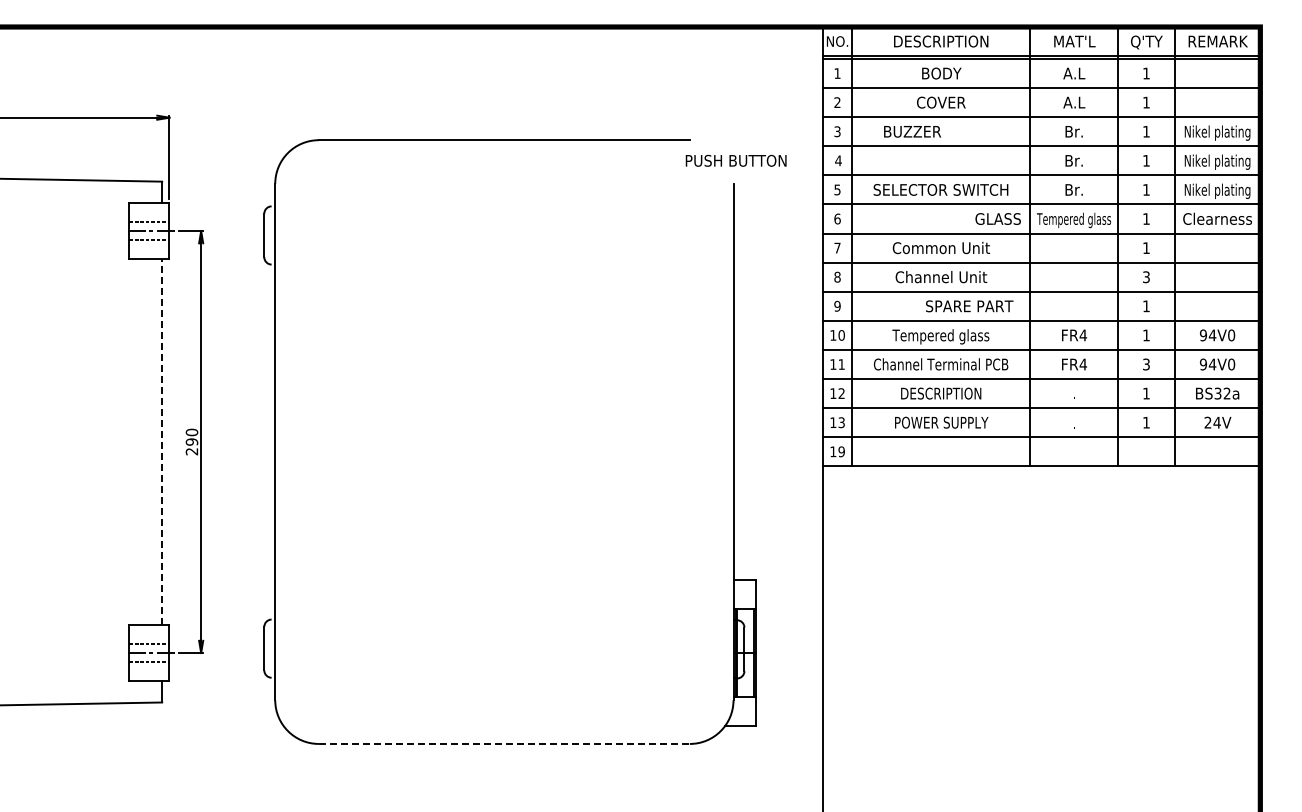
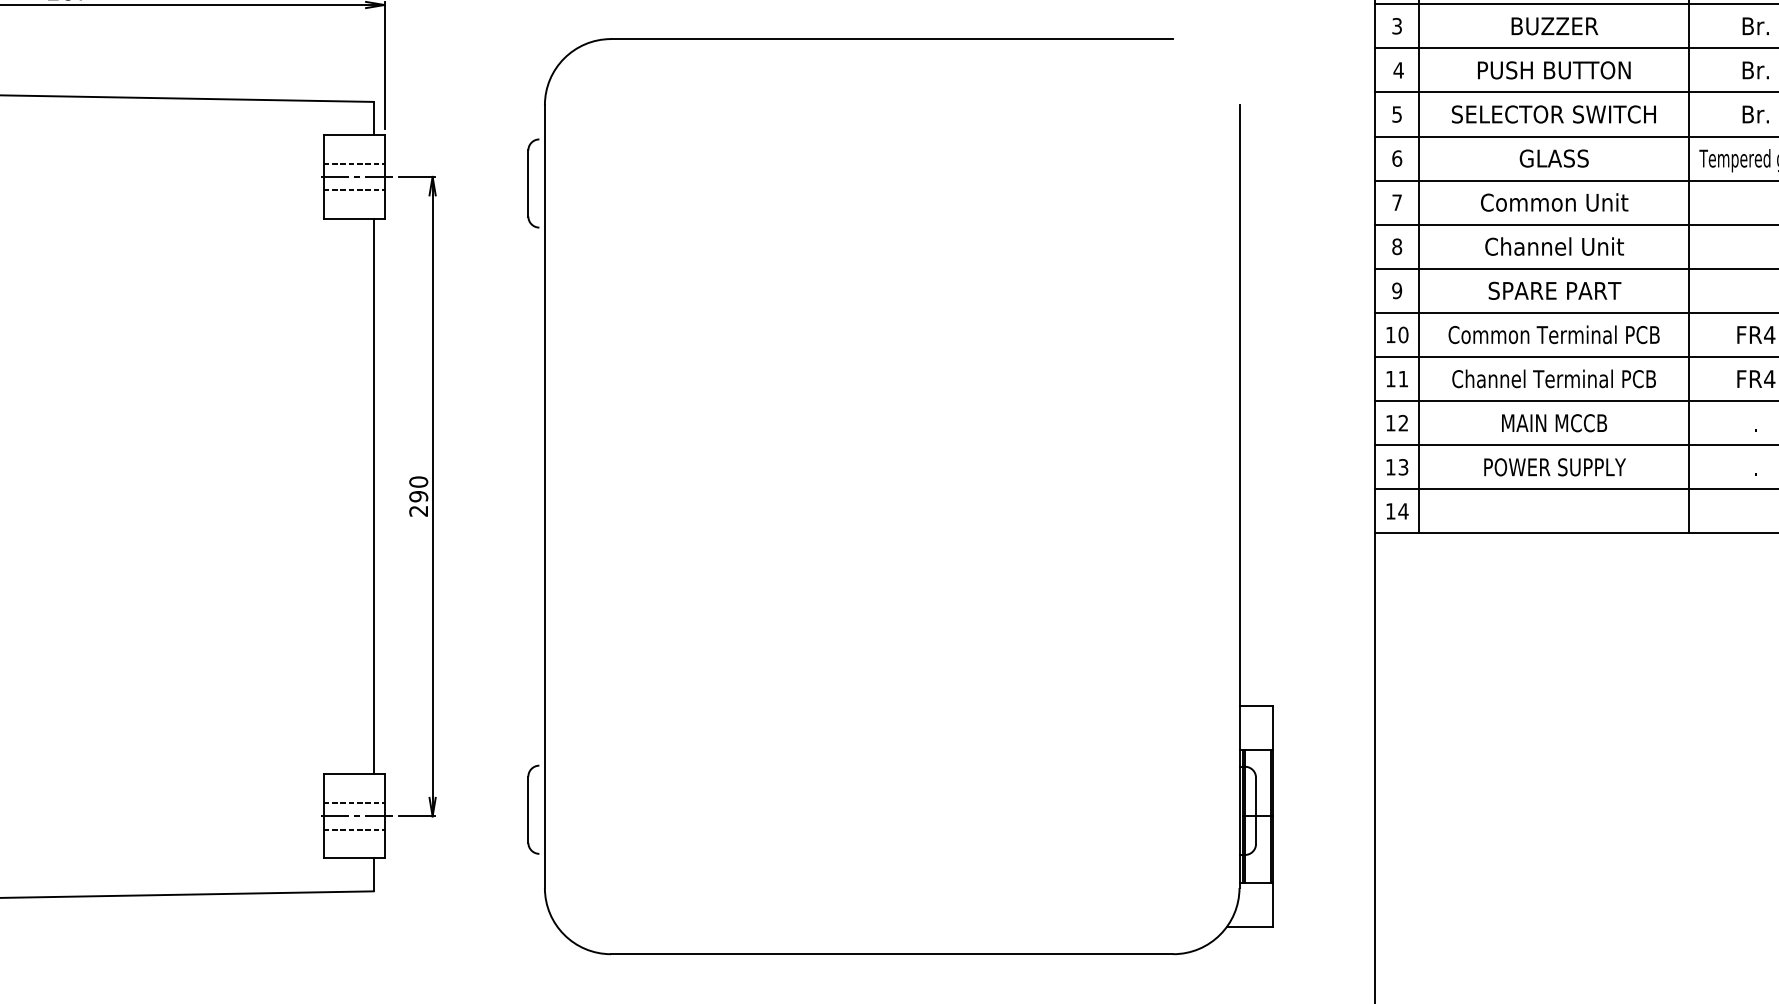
text: (912, 131) -> (1554, 25), moved
text: (735, 160) -> (1553, 69), moved
text: (997, 218) -> (1553, 157), moved
text: (969, 306) -> (1554, 291), moved
text: (940, 336) -> (1553, 336), Tempered glass -> Common Terminal PCB
text: (941, 393) -> (1554, 423), DESCRIPTION -> MAIN MCCB
line: (162, 441) -> (374, 495), dashed -> solid
text: (841, 451) -> (1403, 510), 19 -> 14
line: (504, 743) -> (892, 953), dashed -> solid

